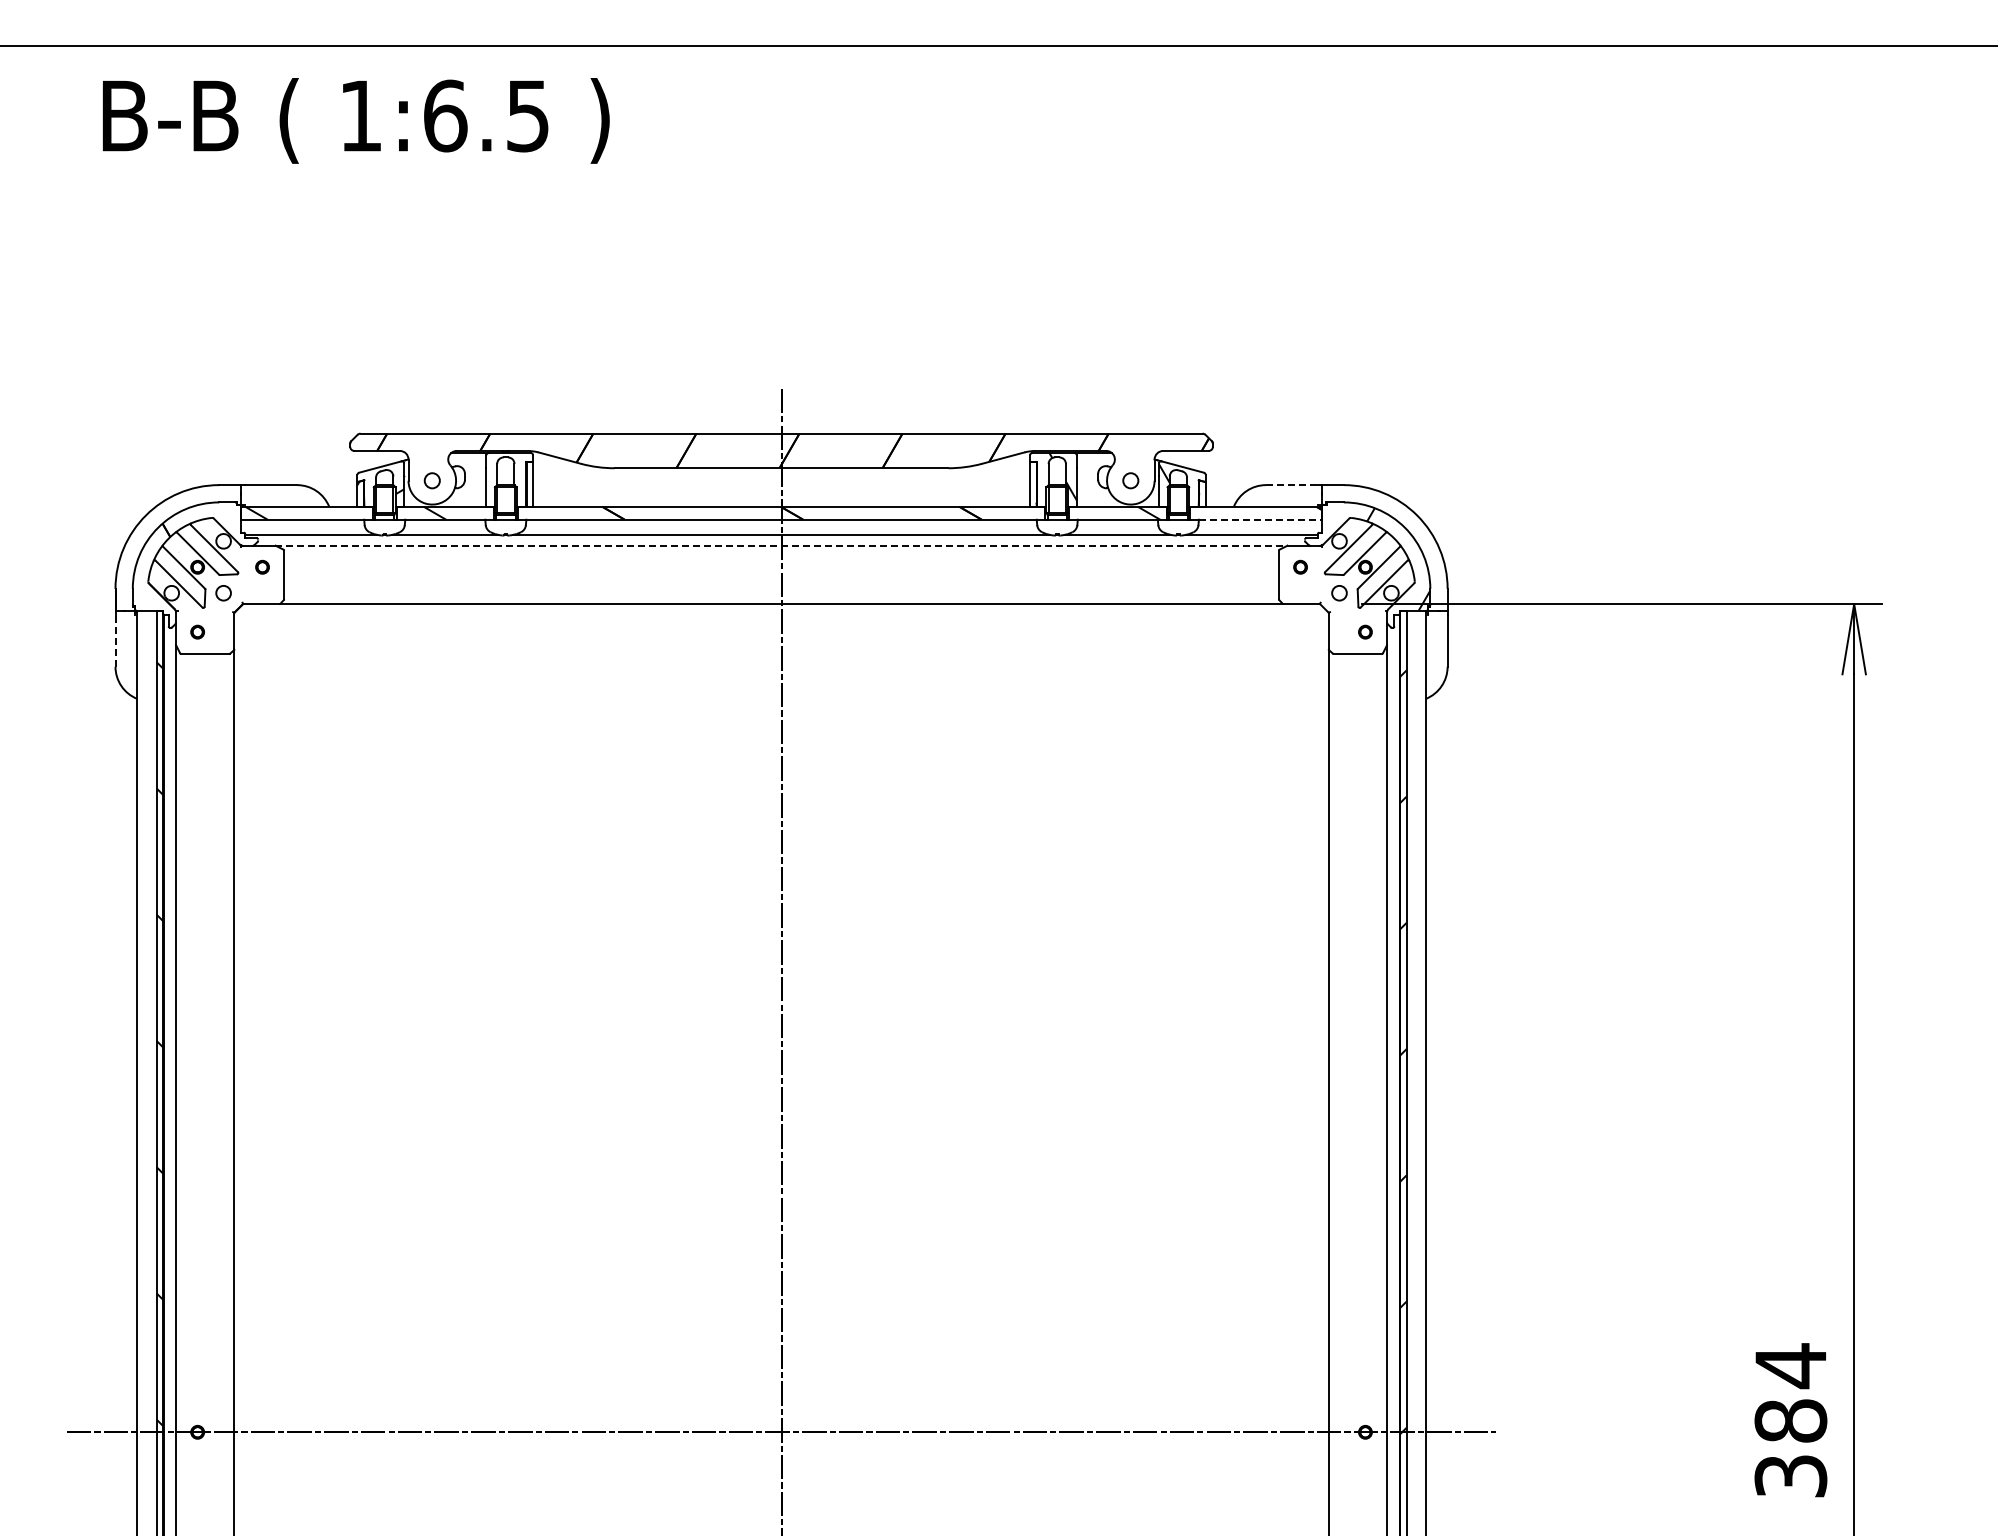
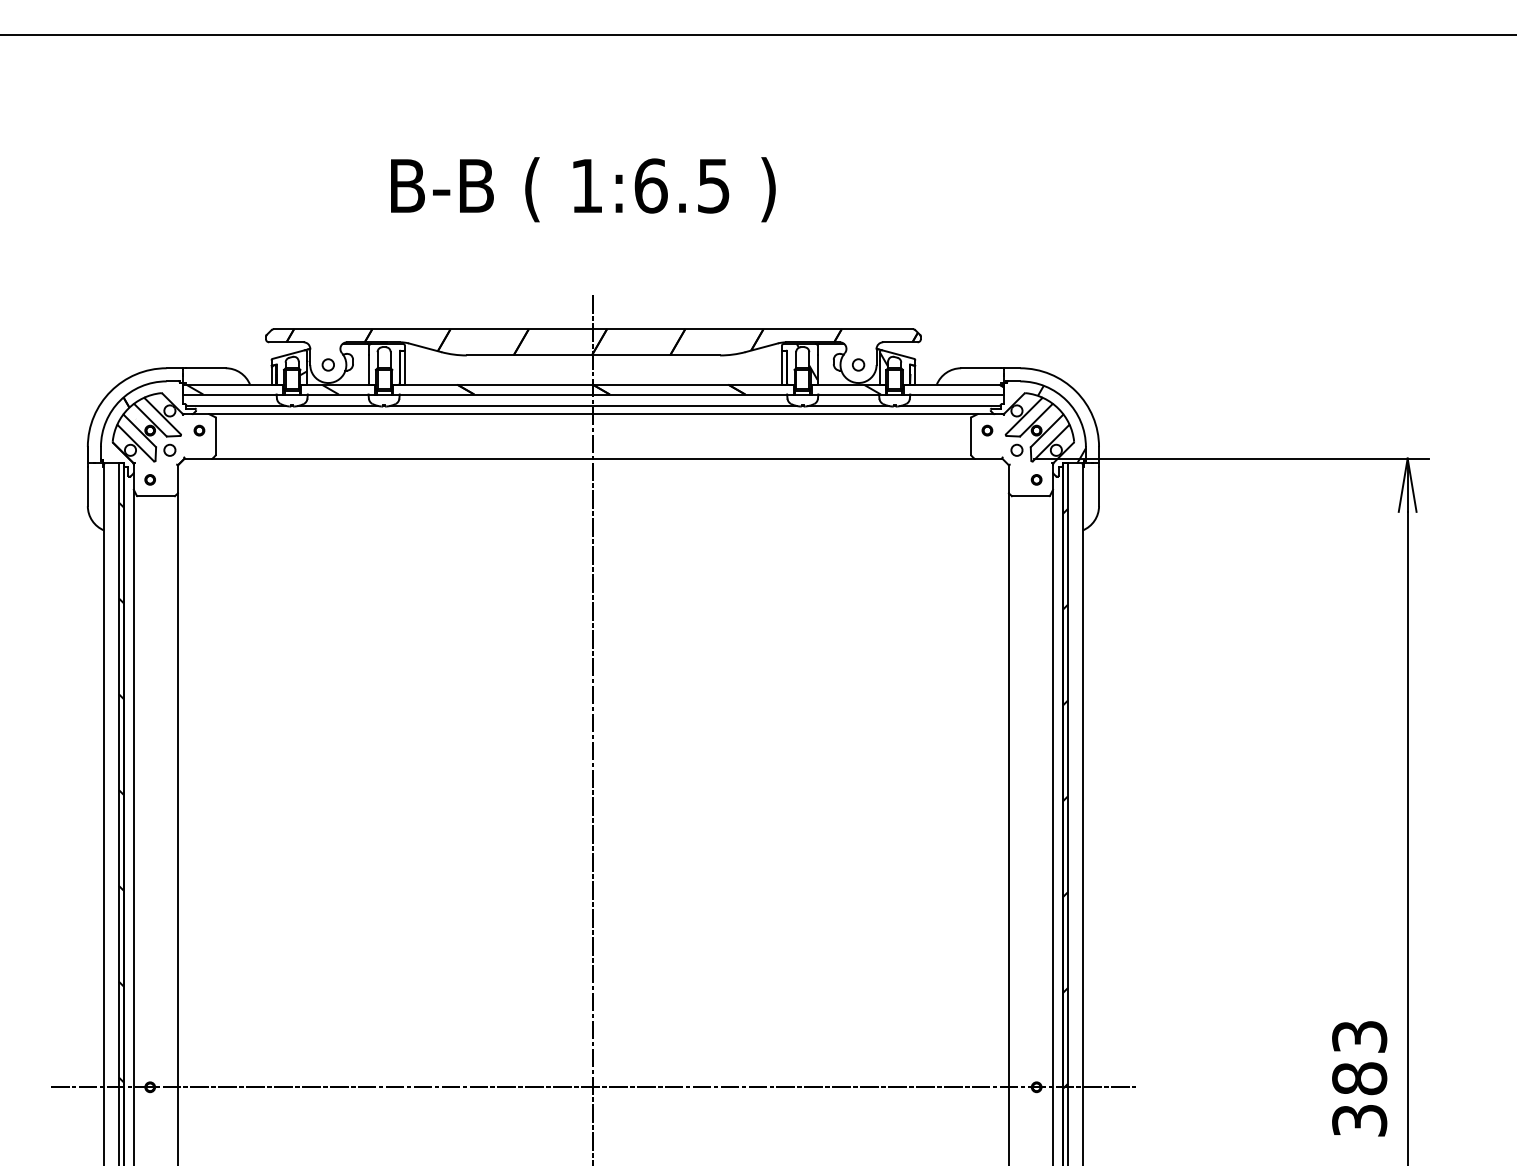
text: (356, 120) -> (583, 189), moved
line: (1291, 485) -> (980, 368), dashed -> solid
line: (1260, 519) -> (957, 394), dashed -> solid
line: (782, 545) -> (594, 414), dashed -> solid
line: (115, 640) -> (87, 486), dashed -> solid
text: (1790, 1366) -> (1359, 1037), 384 -> 383

